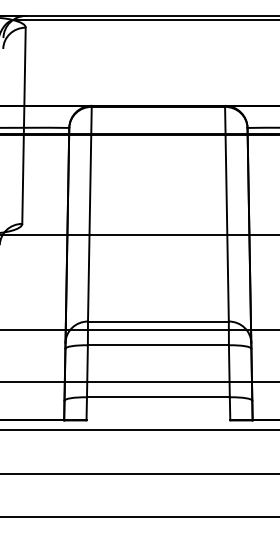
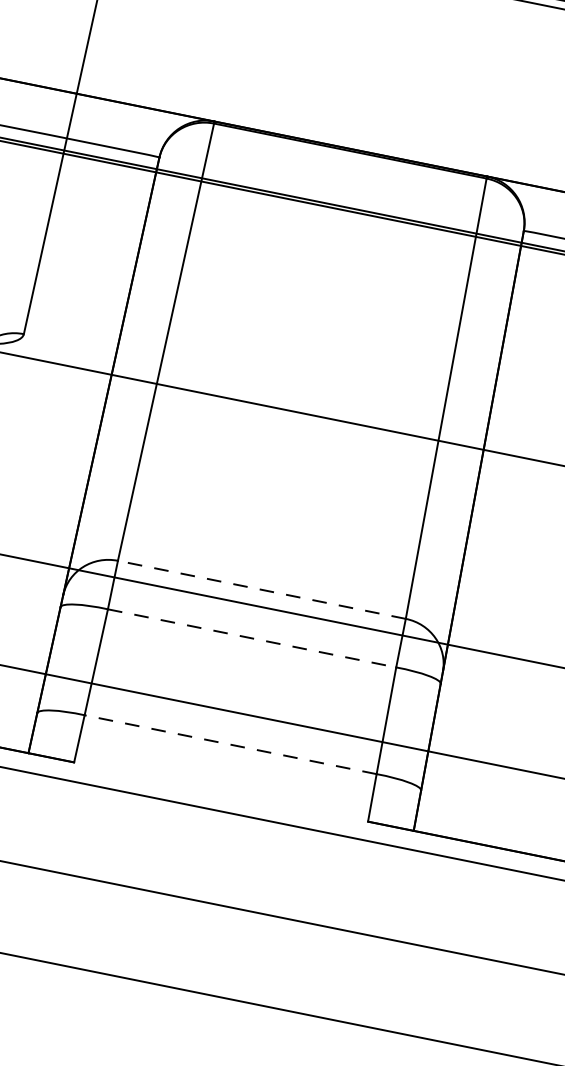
line: (157, 321) -> (260, 589), solid -> dashed
line: (158, 345) -> (252, 638), solid -> dashed
line: (157, 397) -> (228, 744), solid -> dashed

